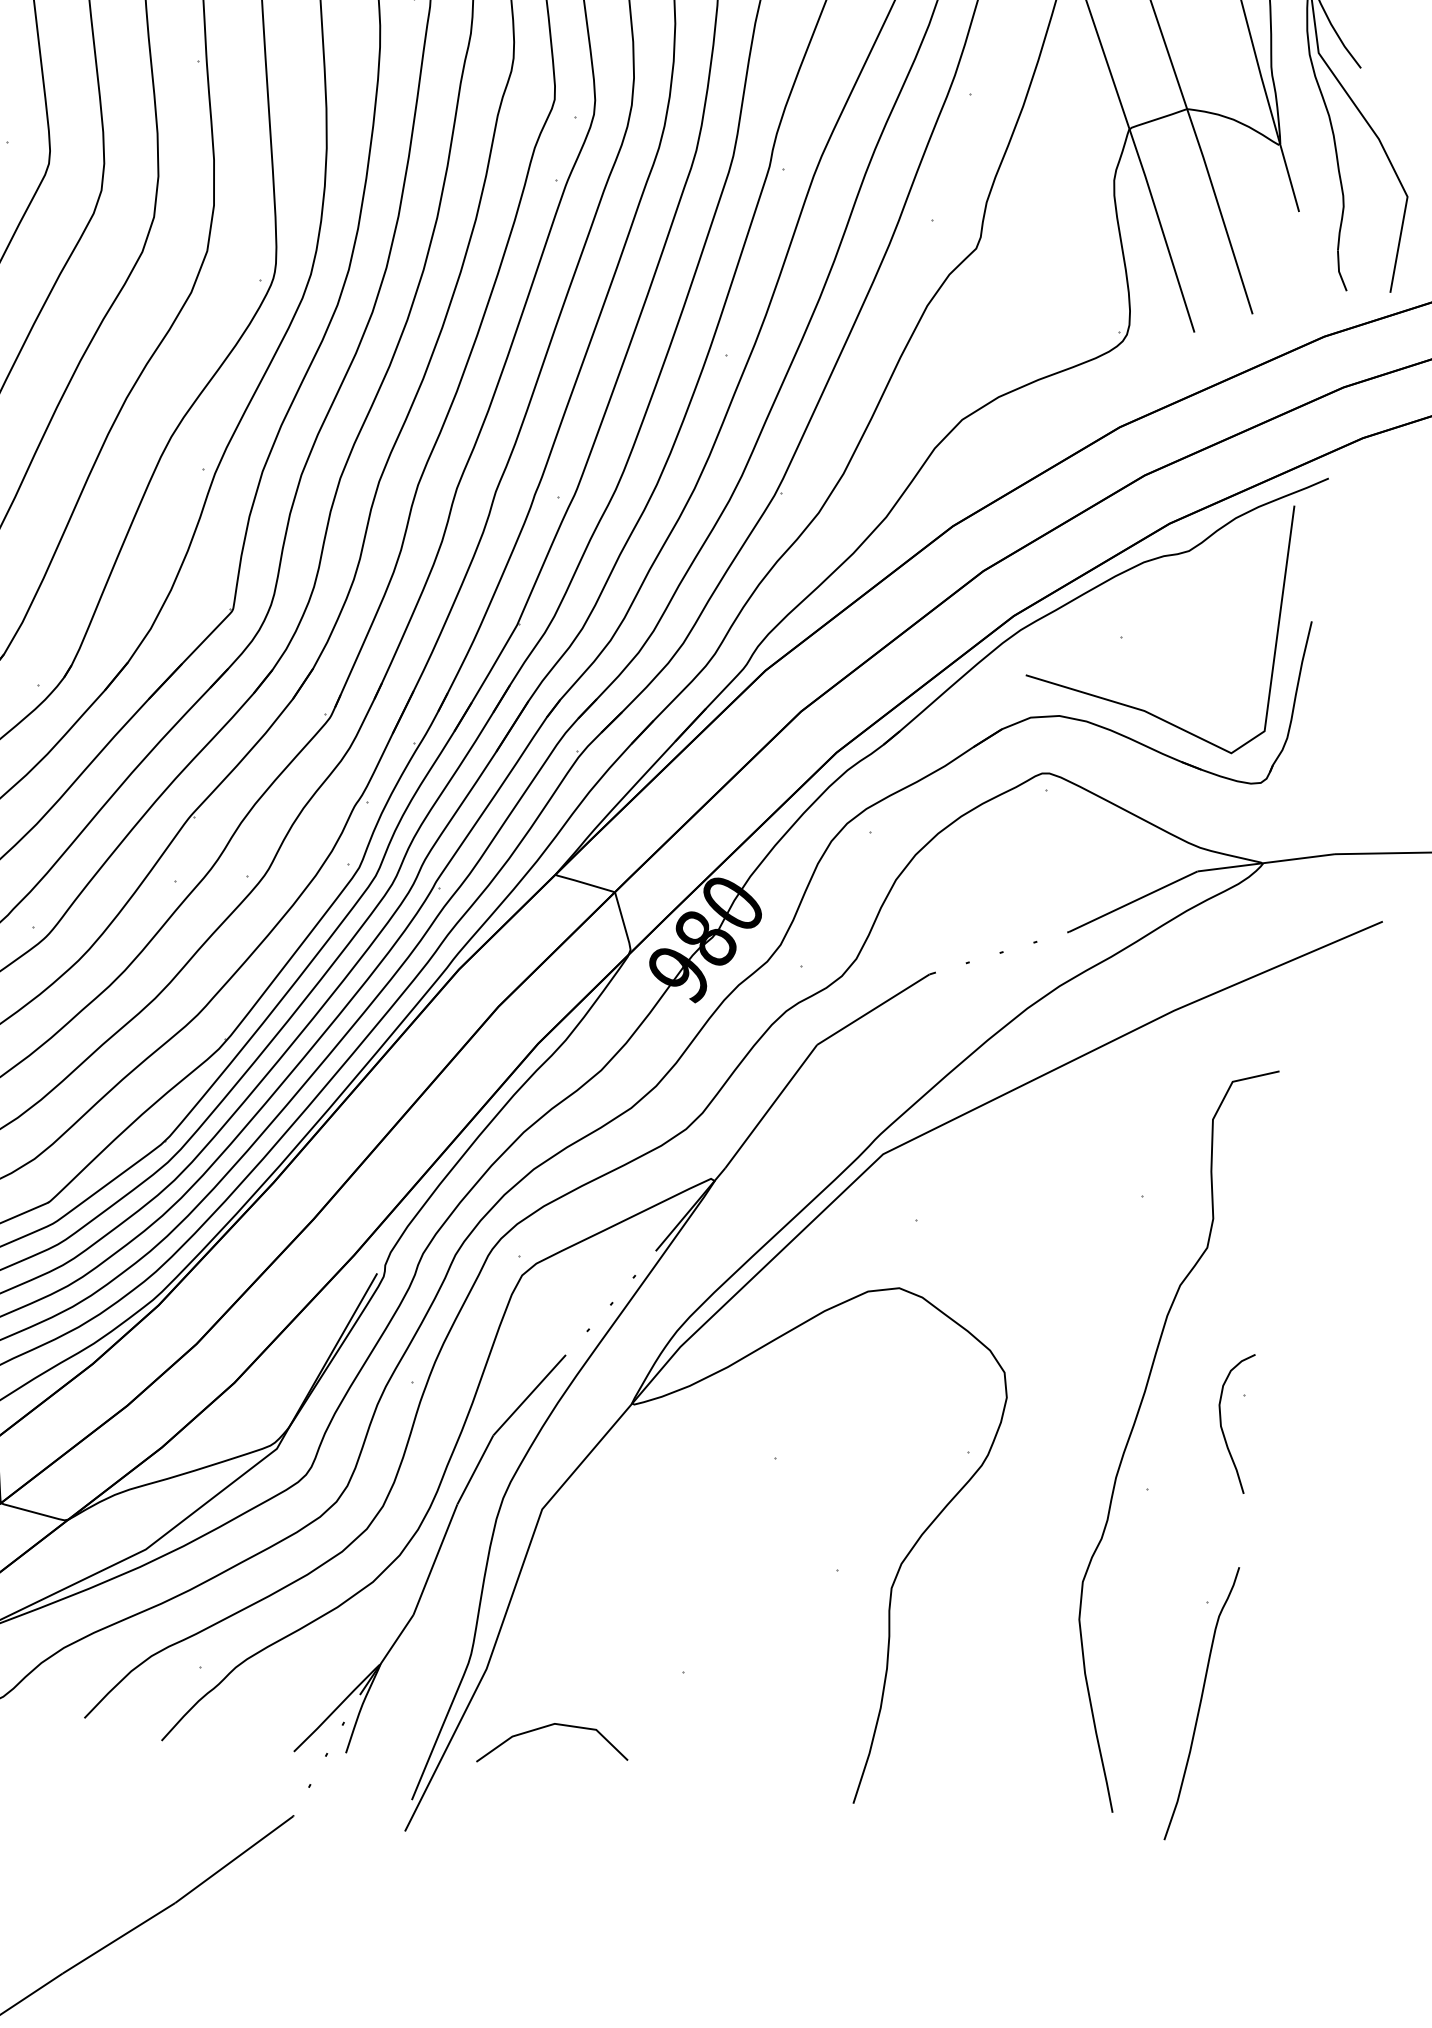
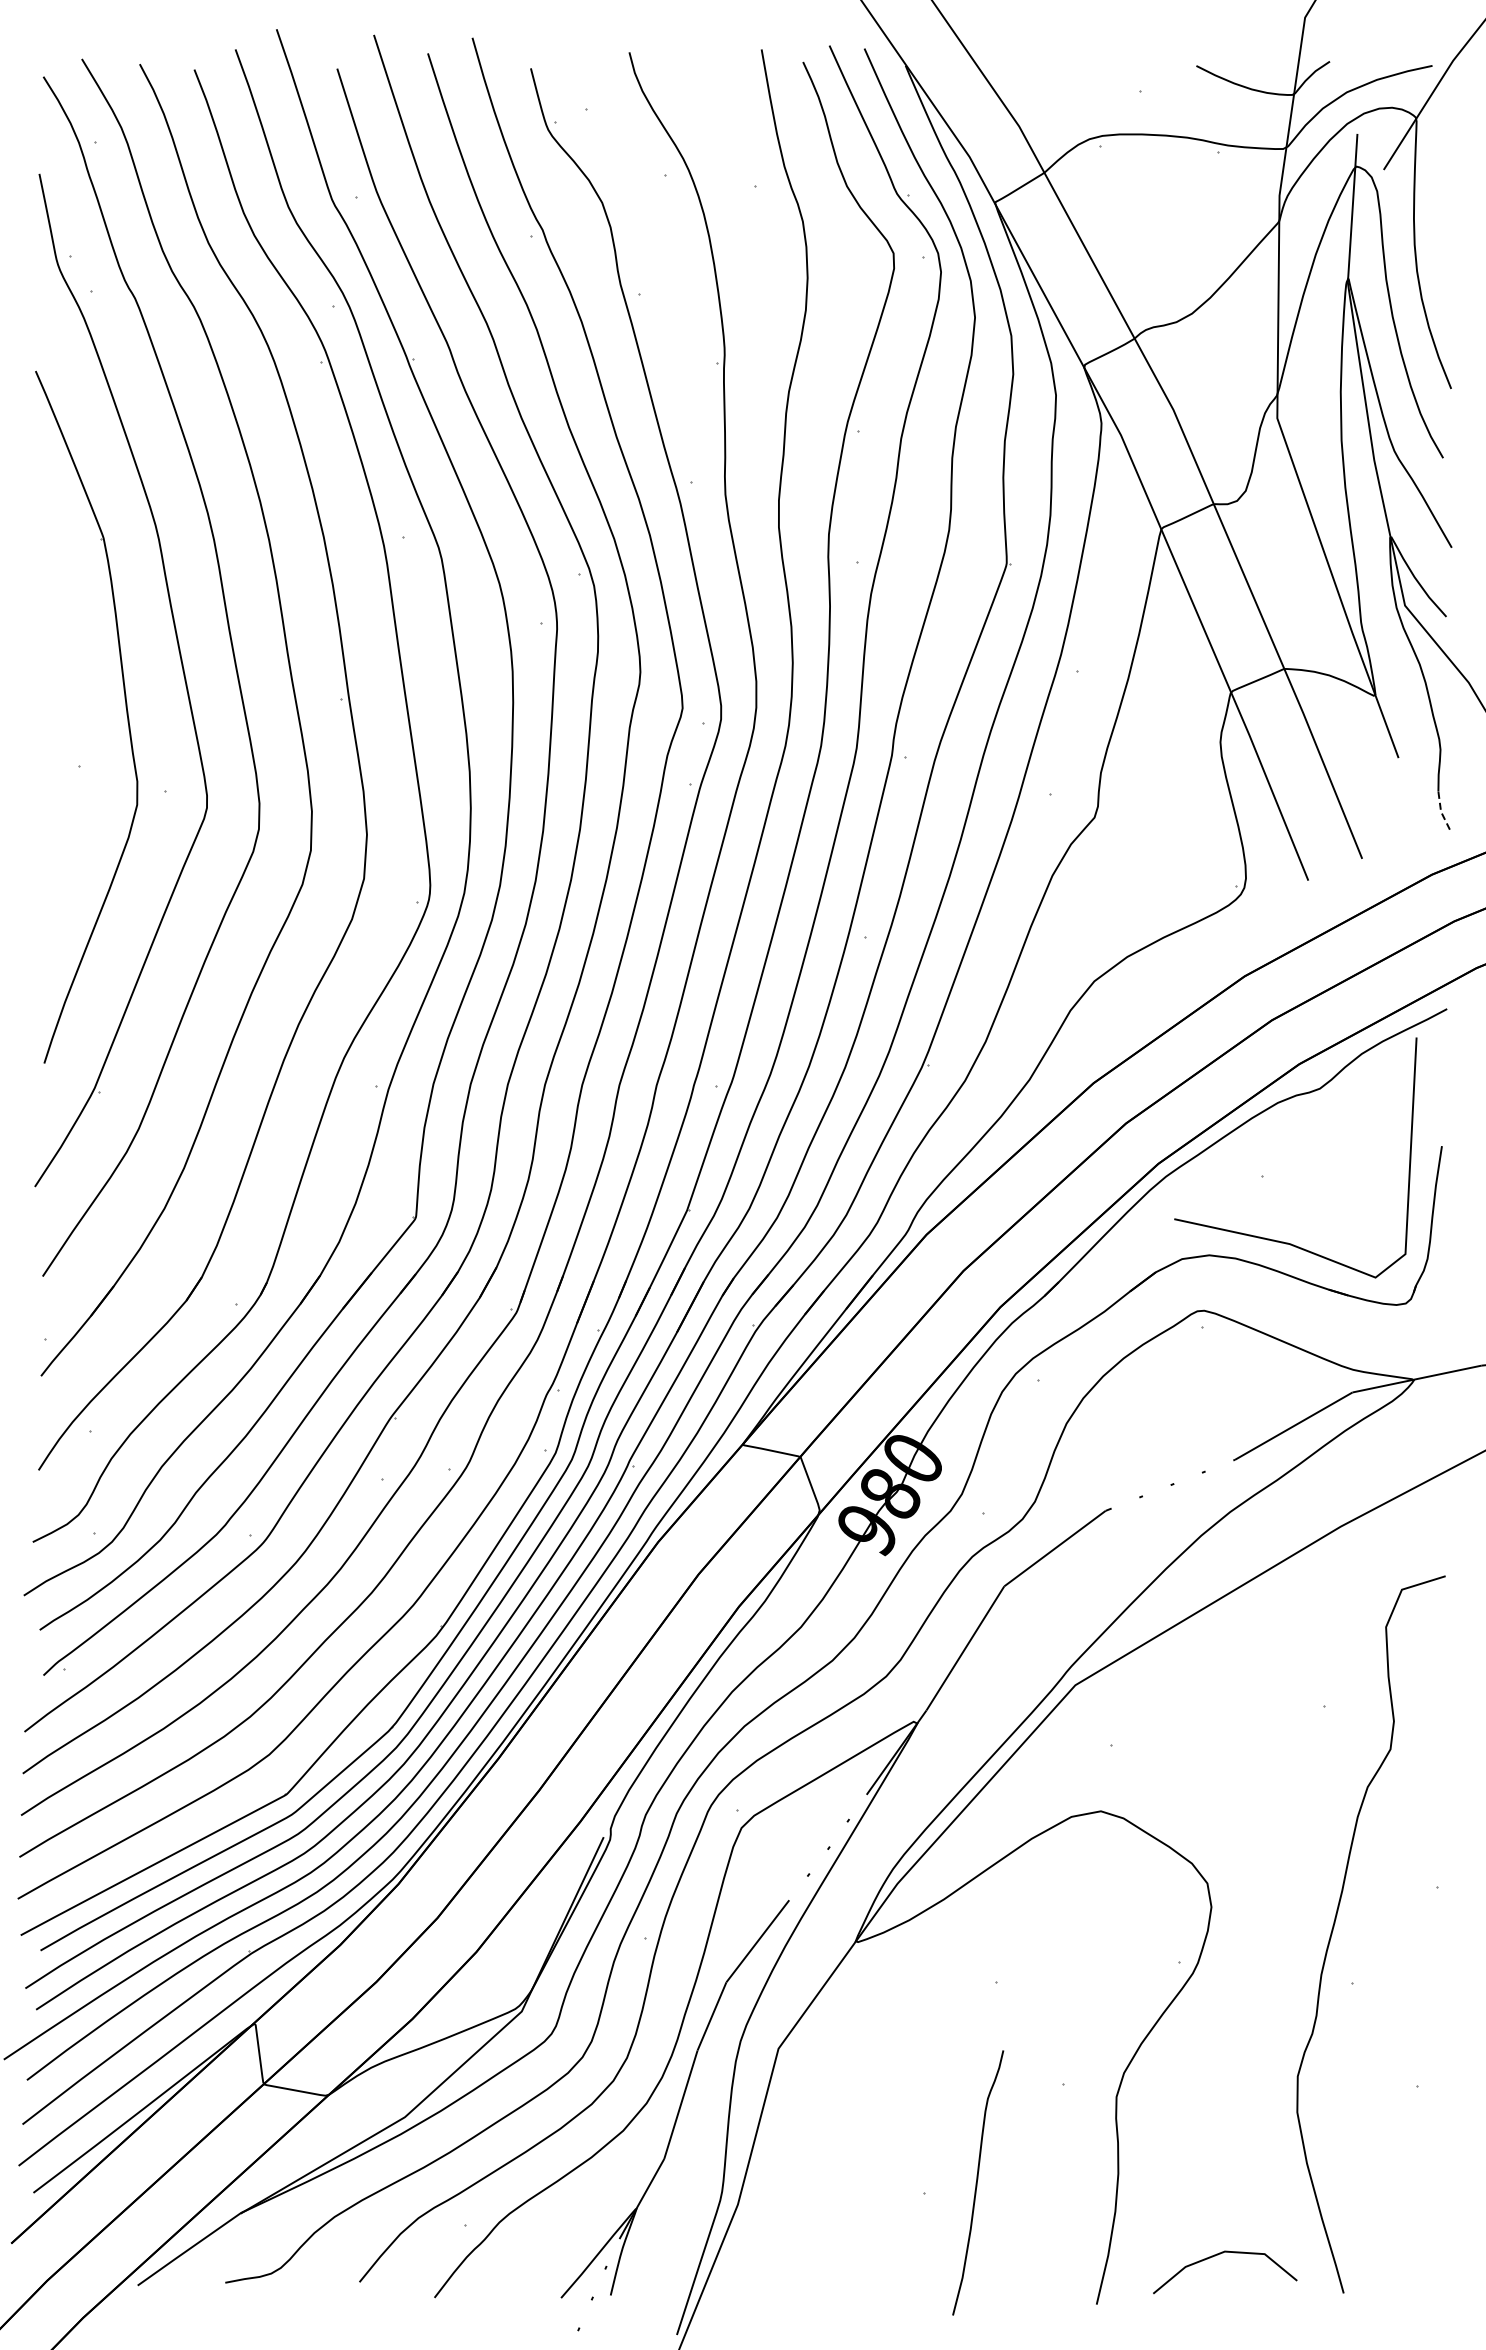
line: (1339, 271) -> (1441, 811), solid -> dashed
curve: (1221, 1421) -> (1417, 1913), removed
curve: (1201, 1703) -> (977, 2182), moved
line: (547, 1727) -> (1218, 2255), moved

